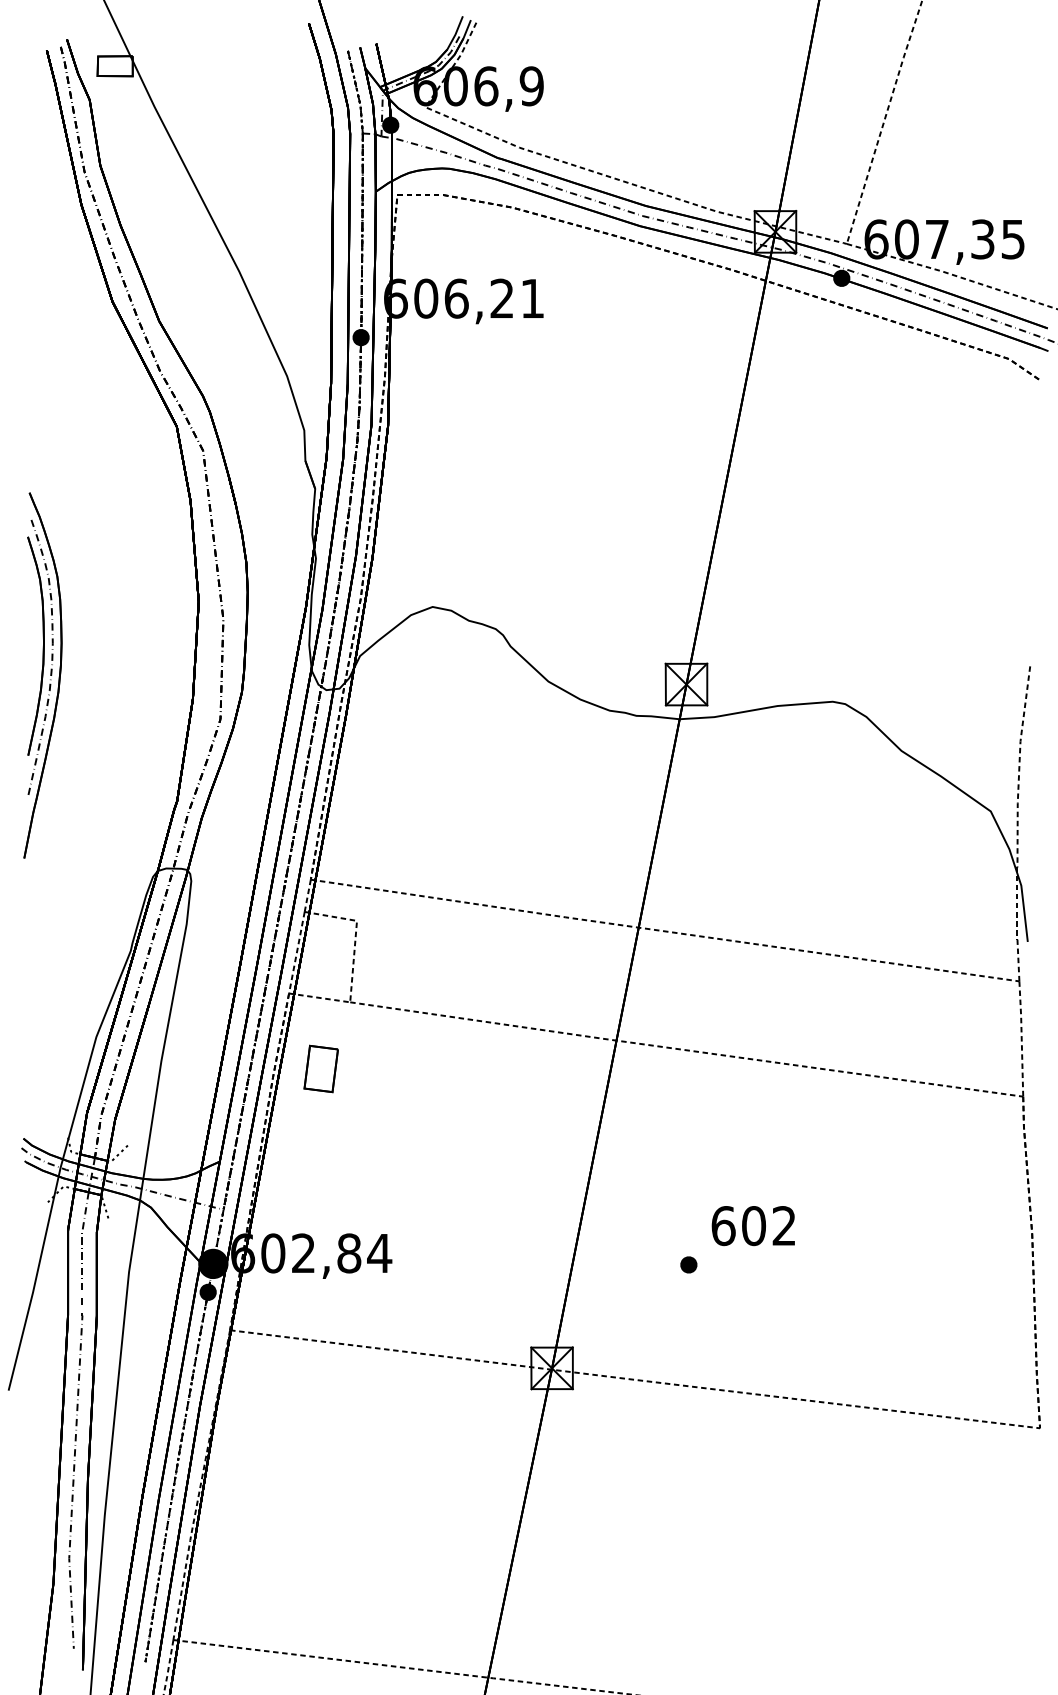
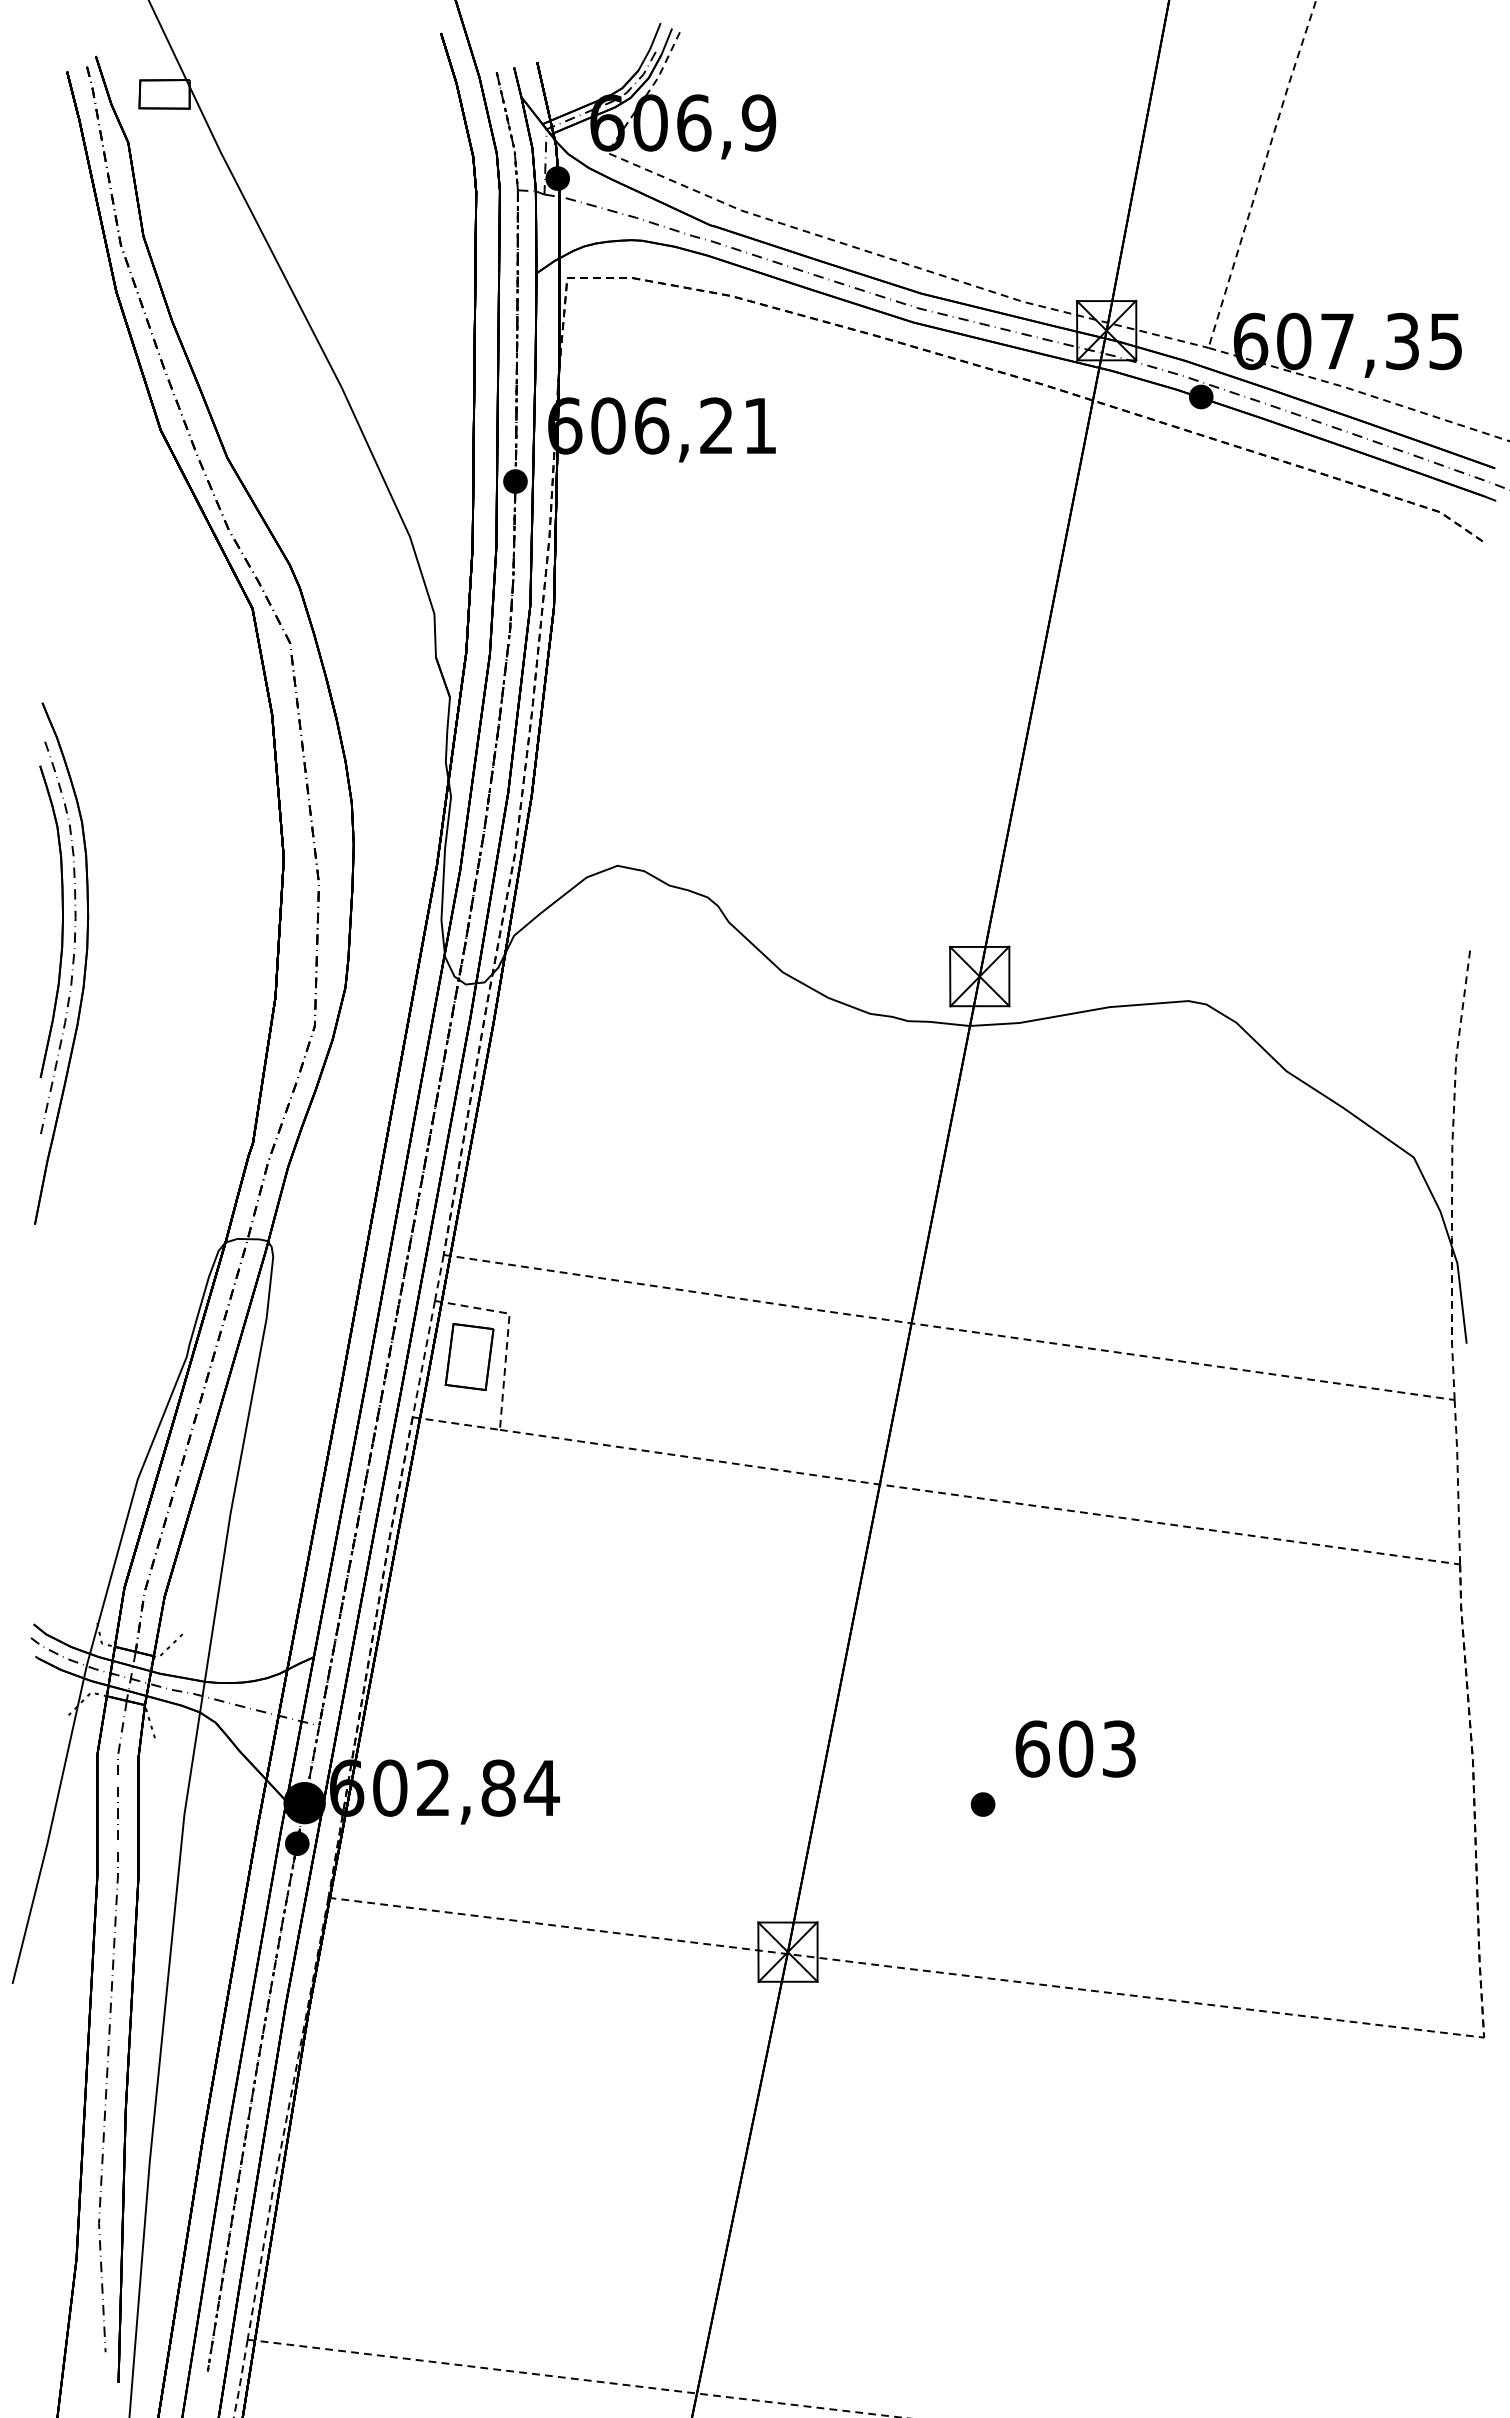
part: (321, 1068) -> (469, 1356), moved
text: (783, 1225) -> (1118, 1748), 602 -> 603

